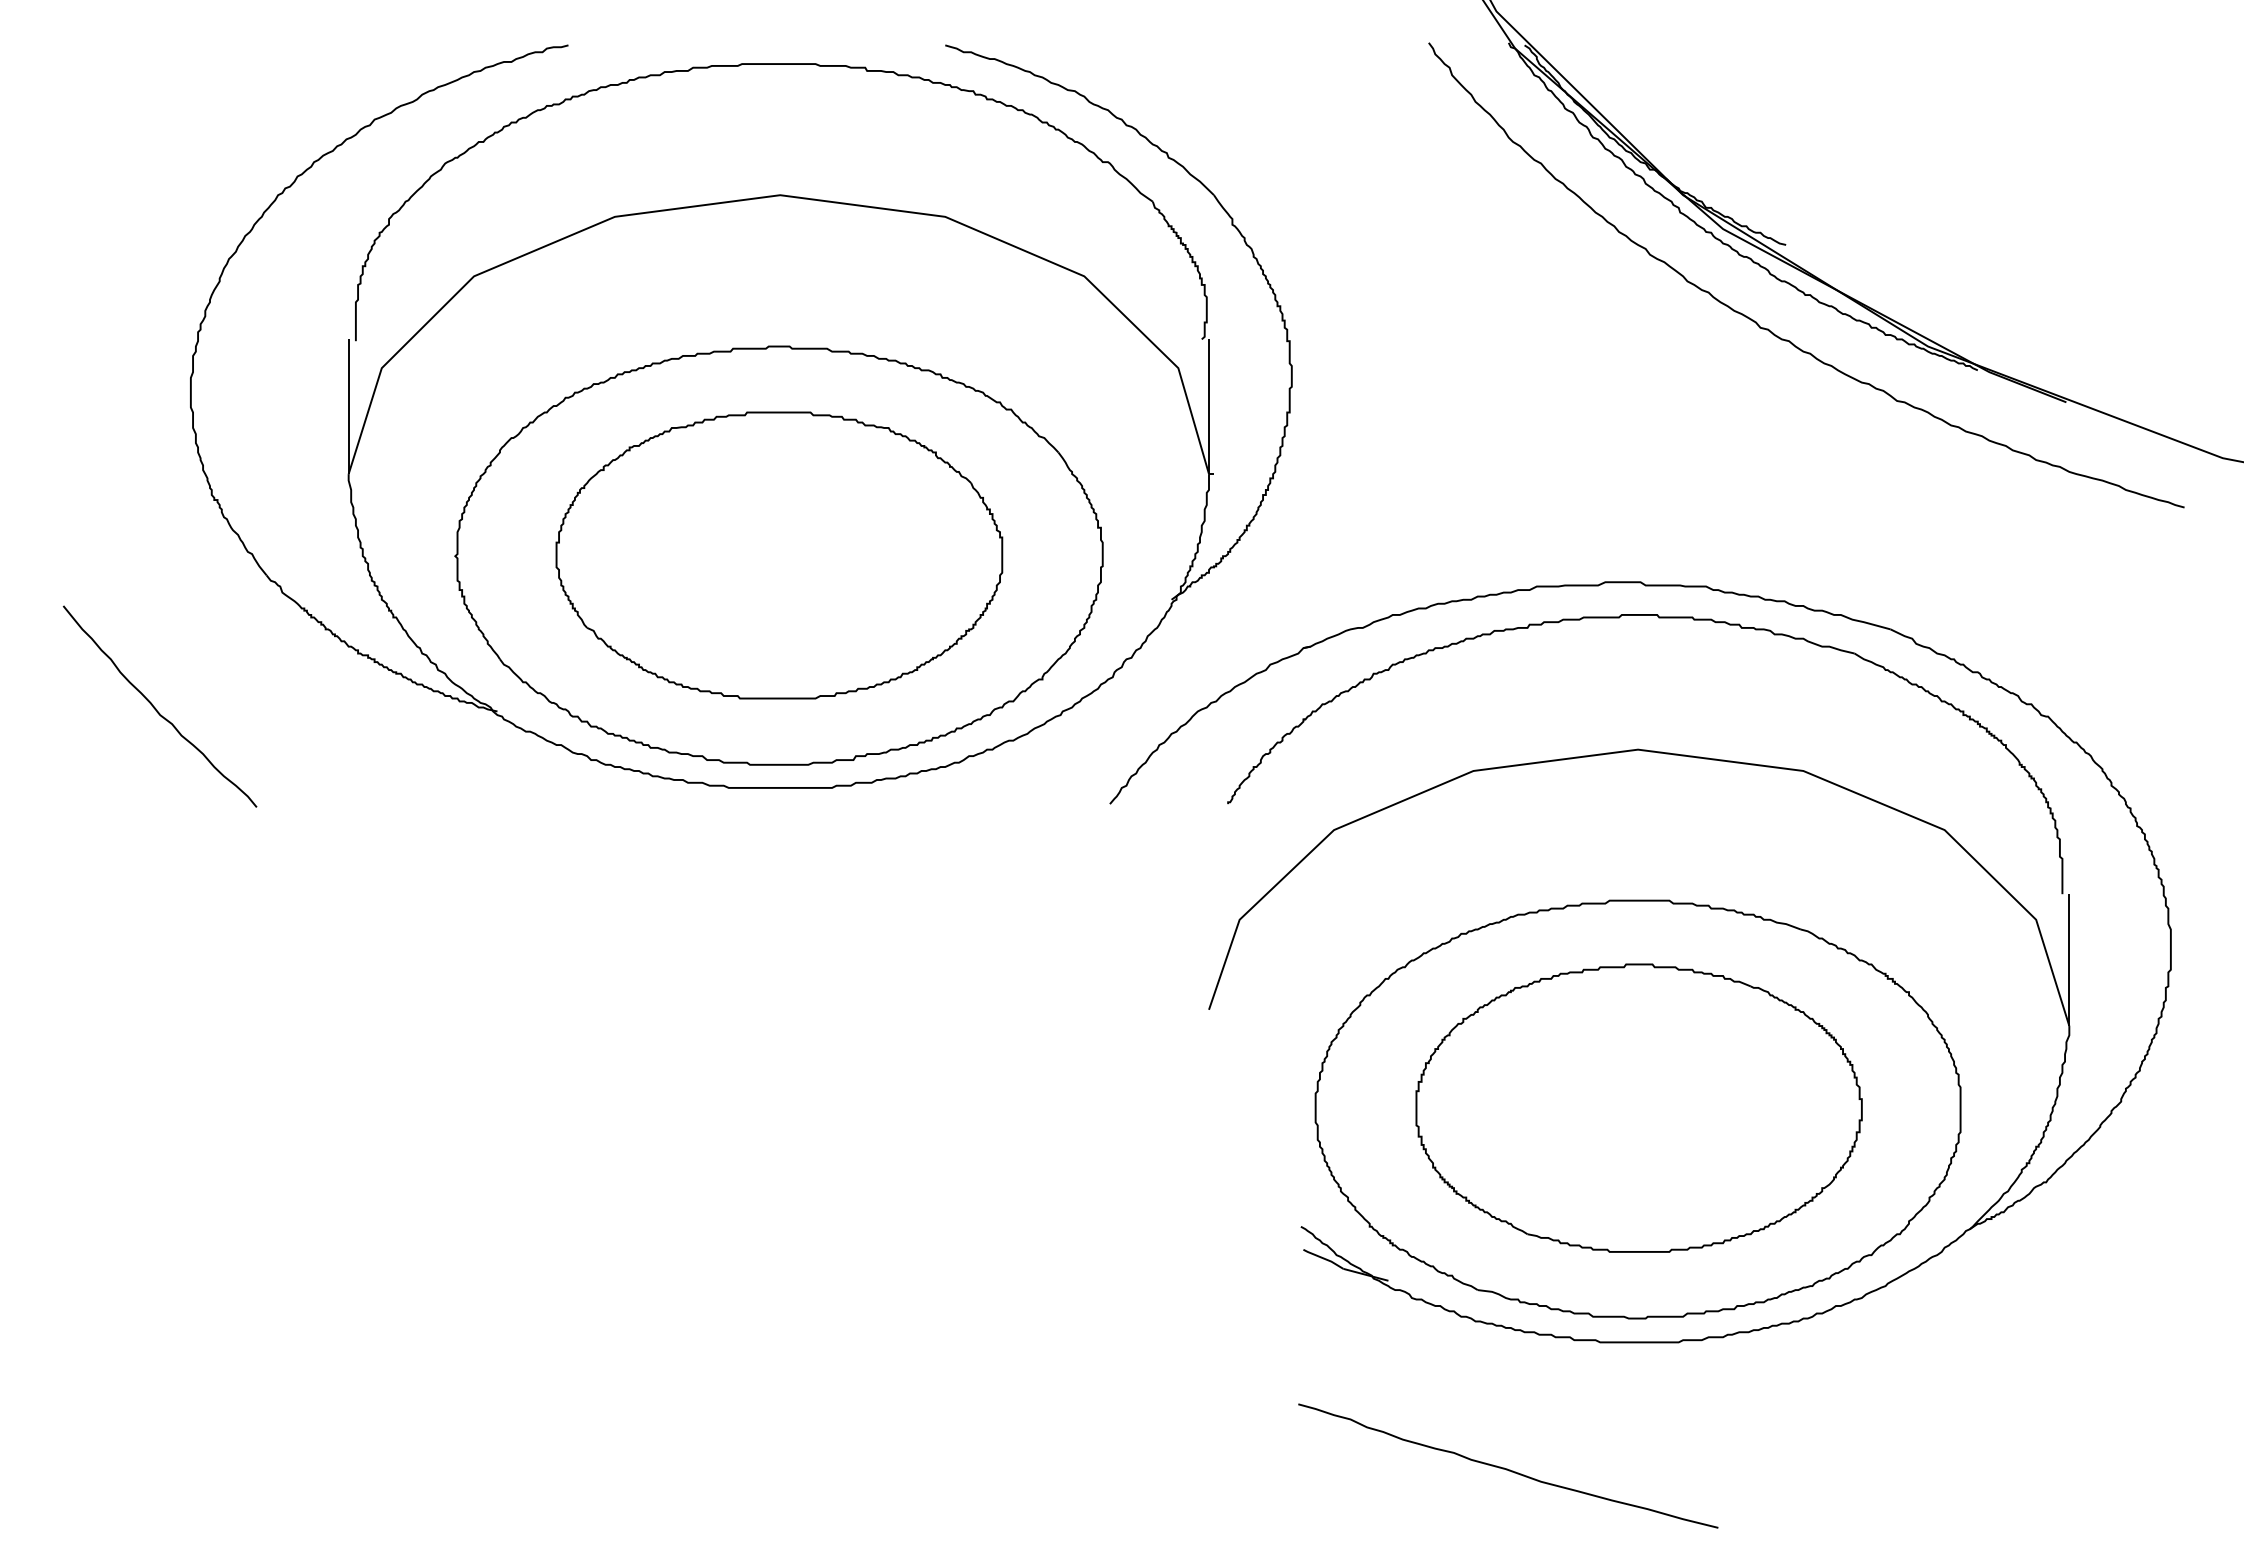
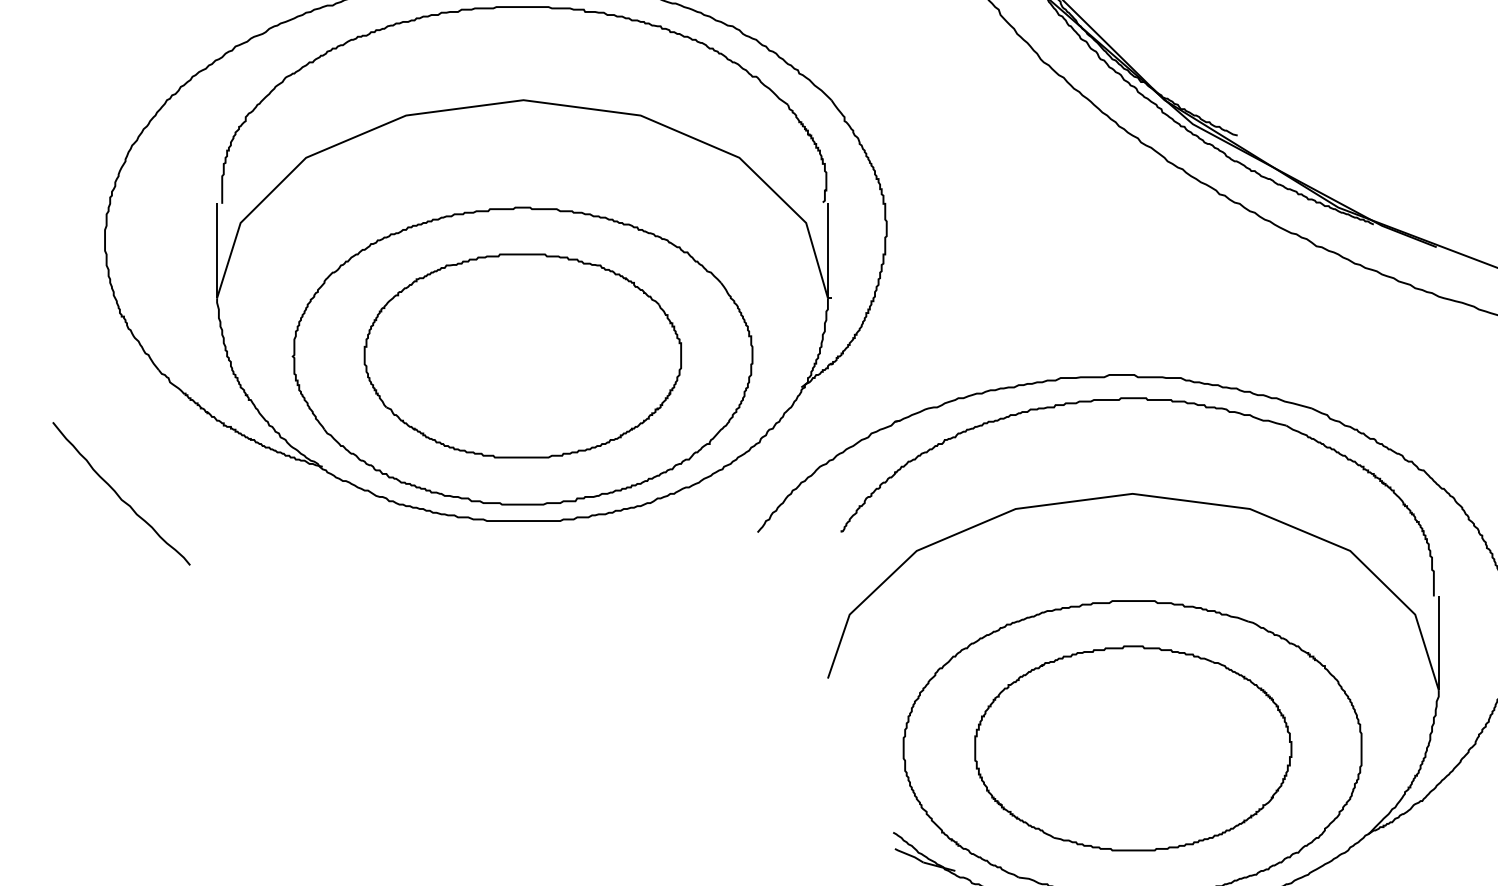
curve: (156, 708) -> (119, 495), moved

